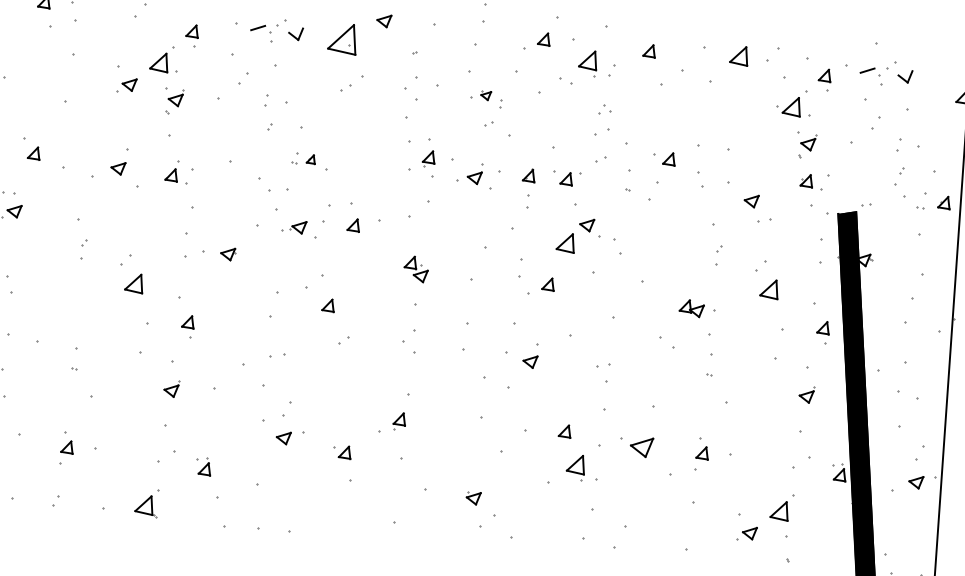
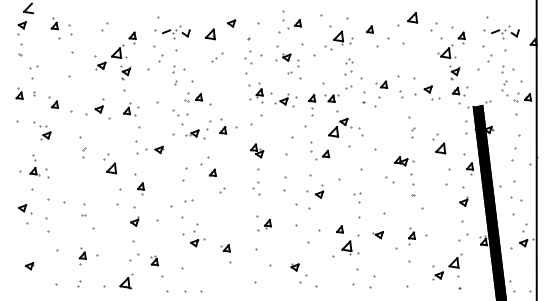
part: (340, 39) -> (209, 34), size x0.62
part: (537, 41) -> (294, 24), moved
part: (738, 55) -> (412, 17), moved
part: (878, 72) -> (501, 32), moved
part: (486, 99) -> (287, 60), size x1.43
part: (308, 160) -> (197, 98), size x1.43
part: (757, 207) -> (431, 92), moved
part: (392, 423) -> (264, 225), moved
part: (636, 448) -> (377, 235), size x0.62

